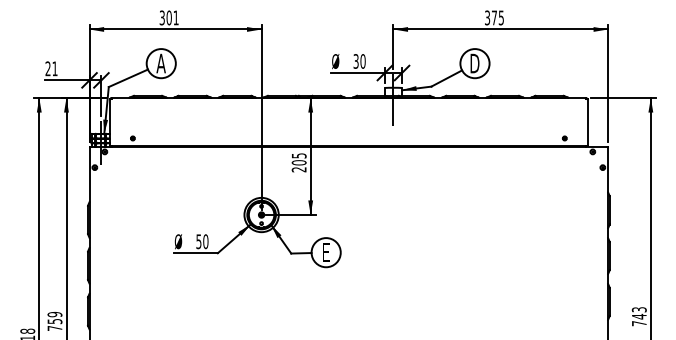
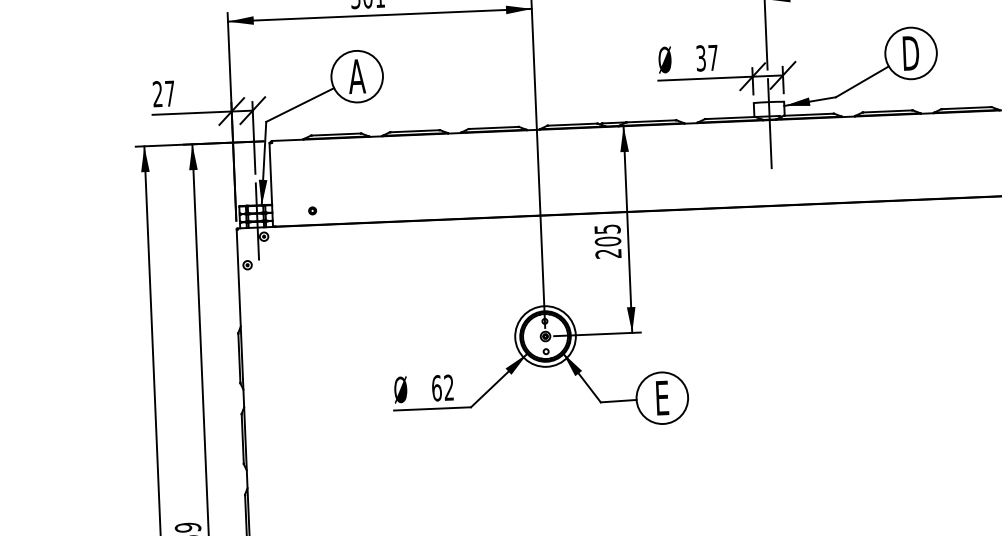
text: (362, 61) -> (712, 58), 30 -> 37
text: (54, 68) -> (169, 93), 21 -> 27
text: (202, 241) -> (443, 387), 50 -> 62

